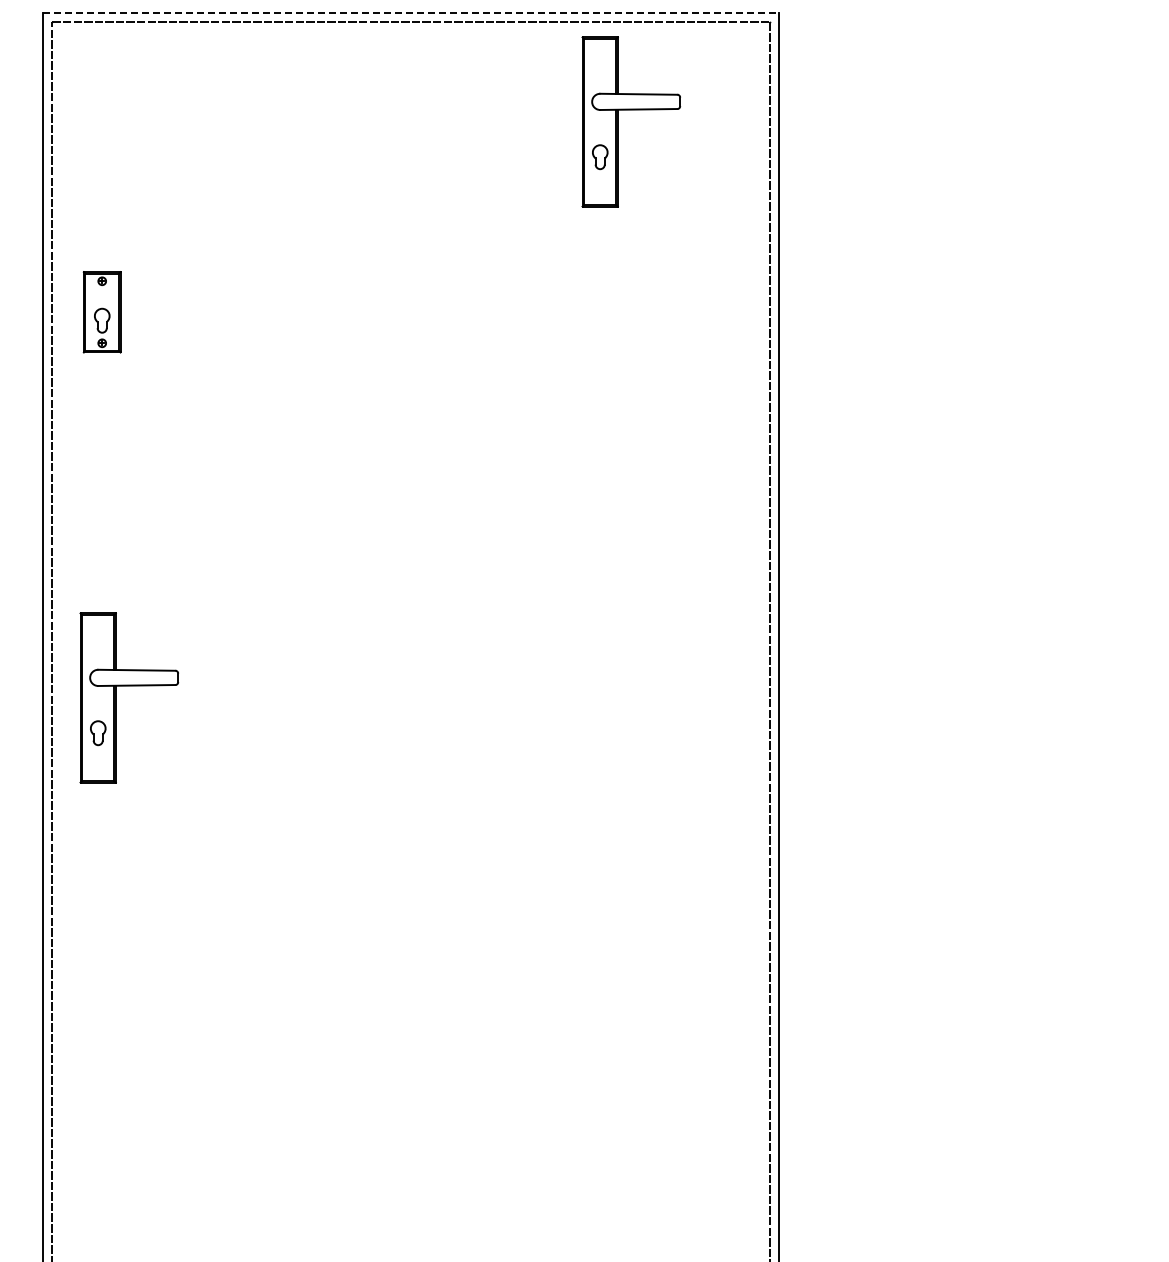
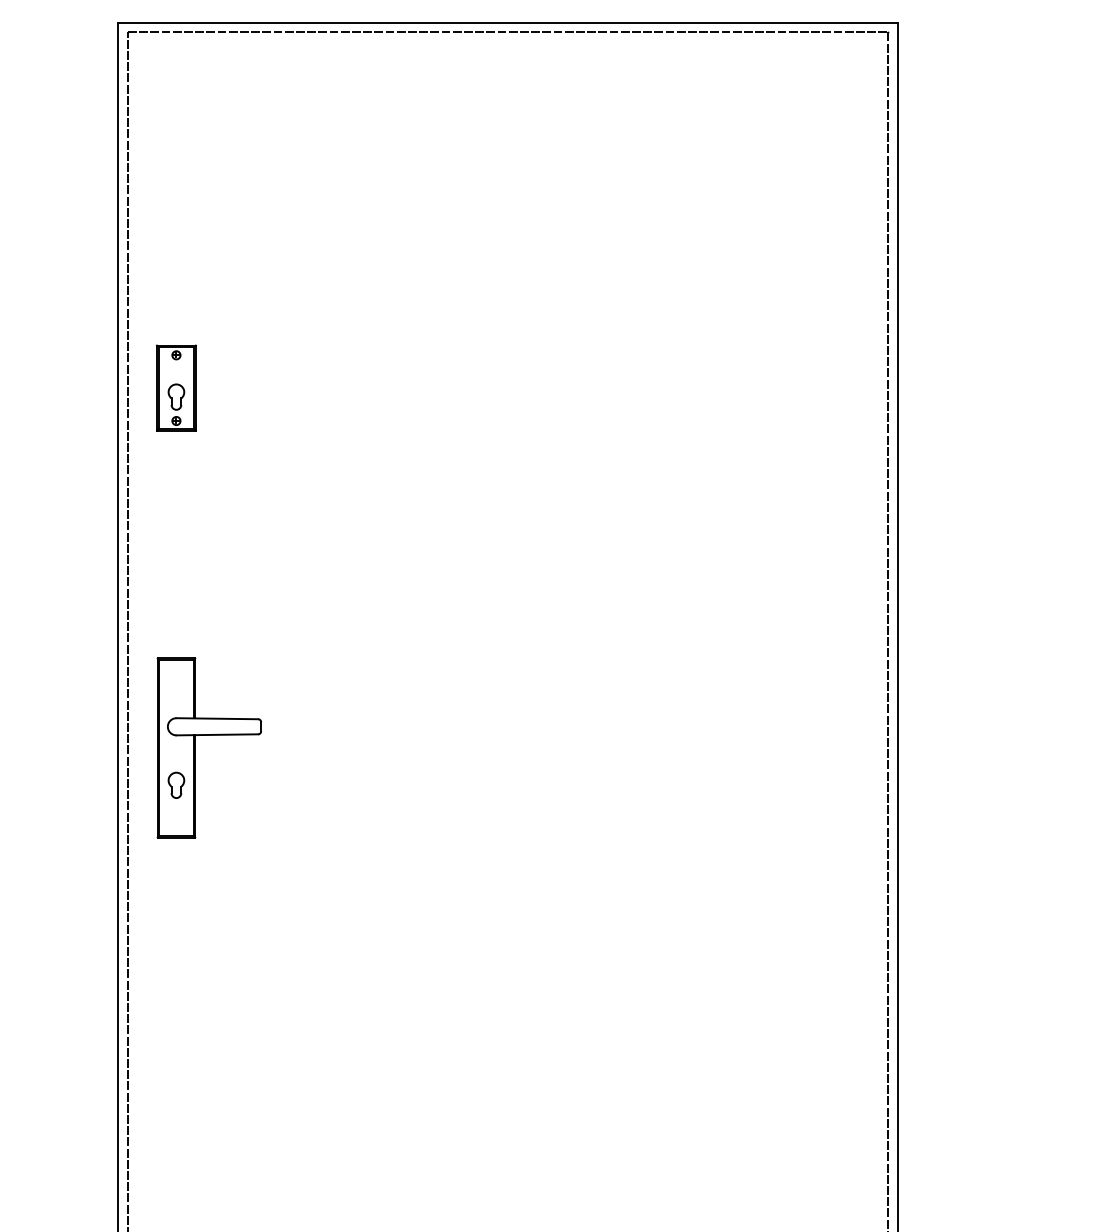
line: (411, 13) -> (508, 22), dashed -> solid
part: (631, 110) -> (741, 125), removed
part: (101, 312) -> (175, 388), moved

